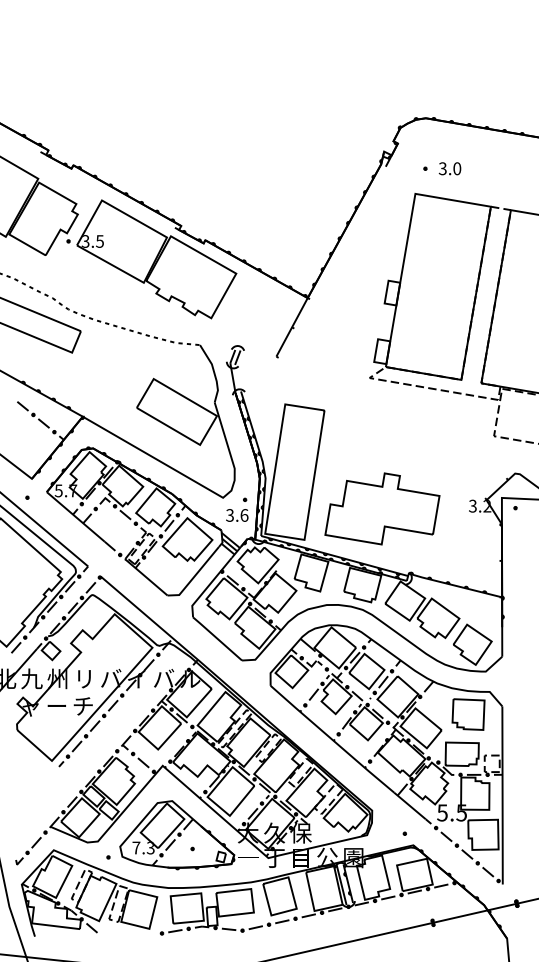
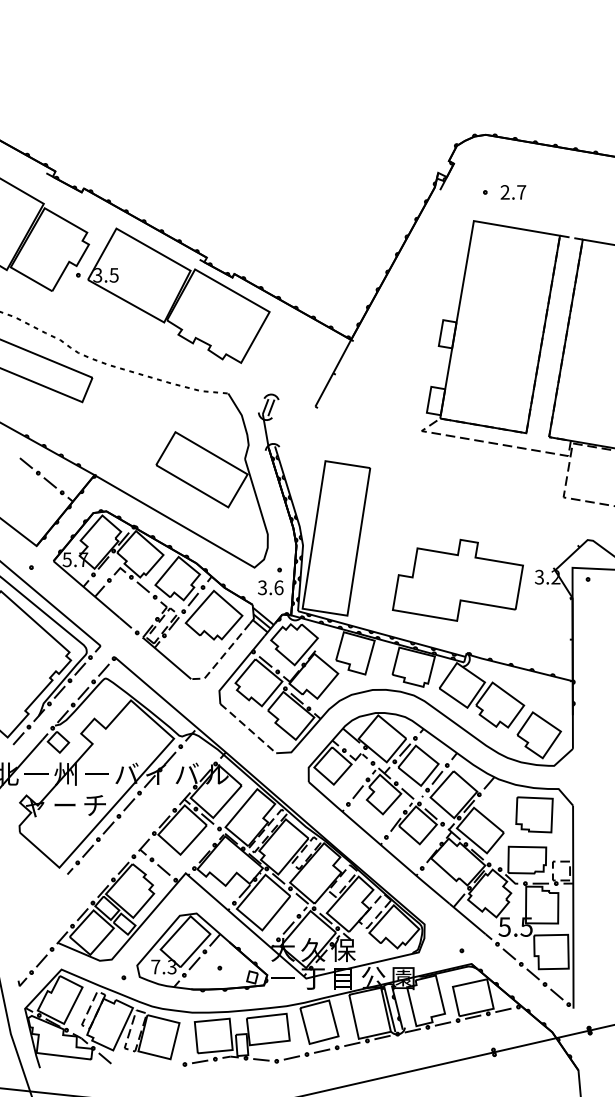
text: (449, 168) -> (512, 192), 3.0 -> 2.7
part: (382, 508) -> (458, 579), moved
line: (194, 576) -> (221, 657), solid -> dashed
line: (216, 638) -> (247, 728), solid -> dashed
text: (31, 678) -> (36, 773), 九 -> 一
text: (84, 679) -> (96, 774), リ -> 一

